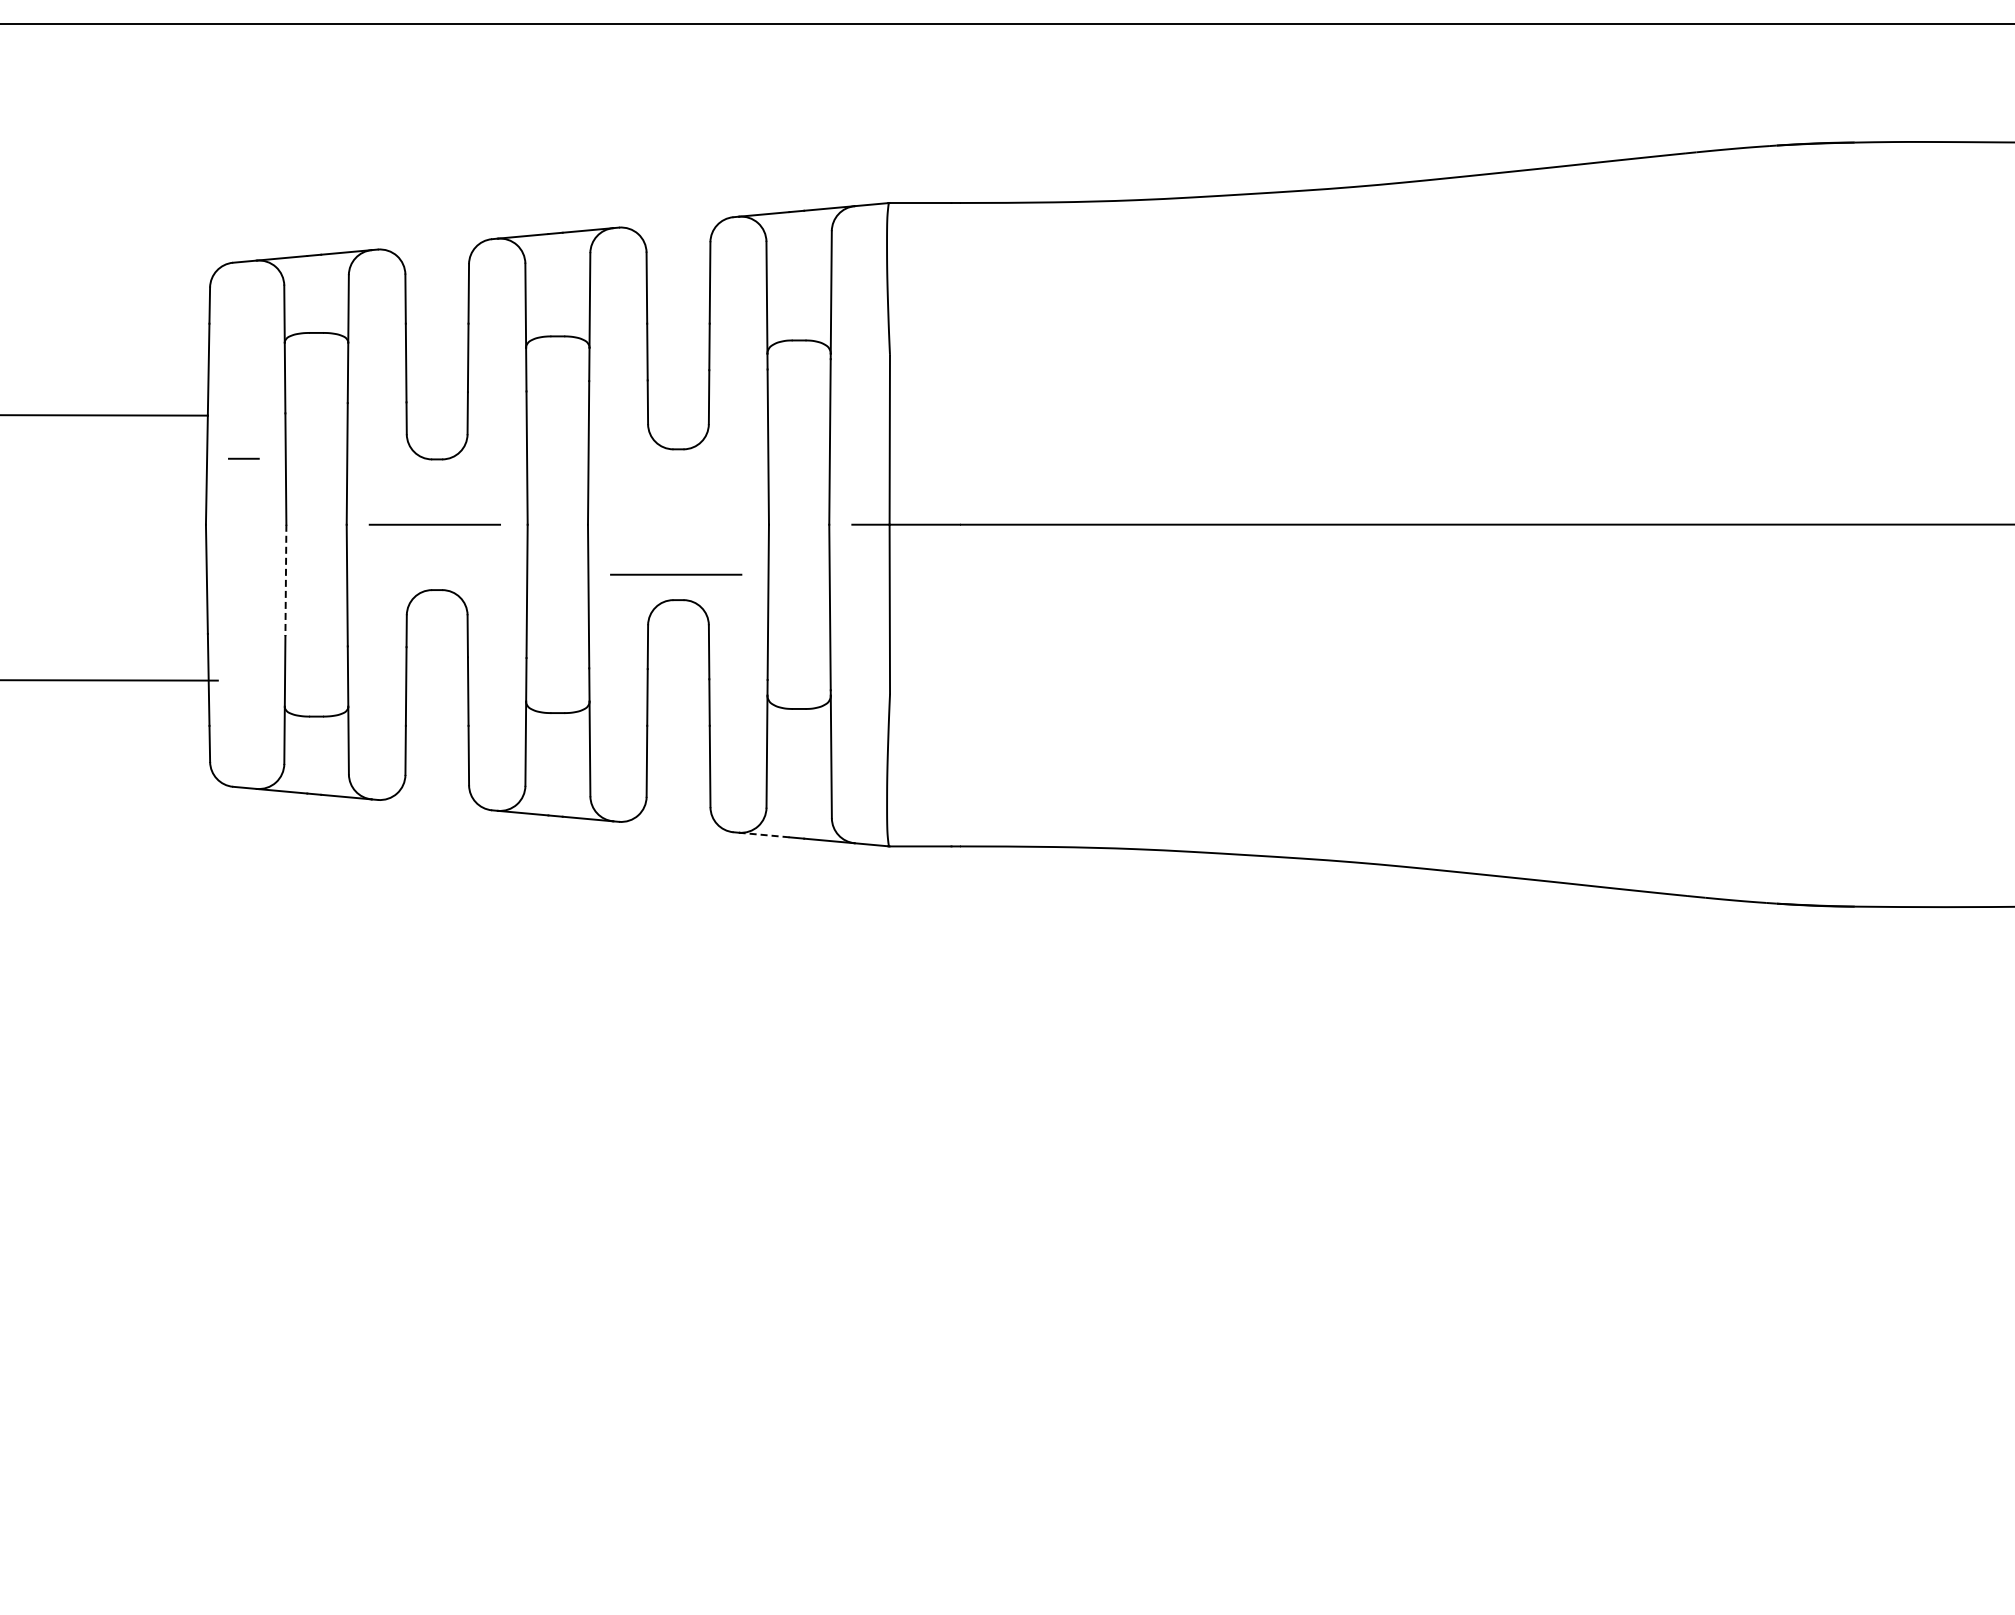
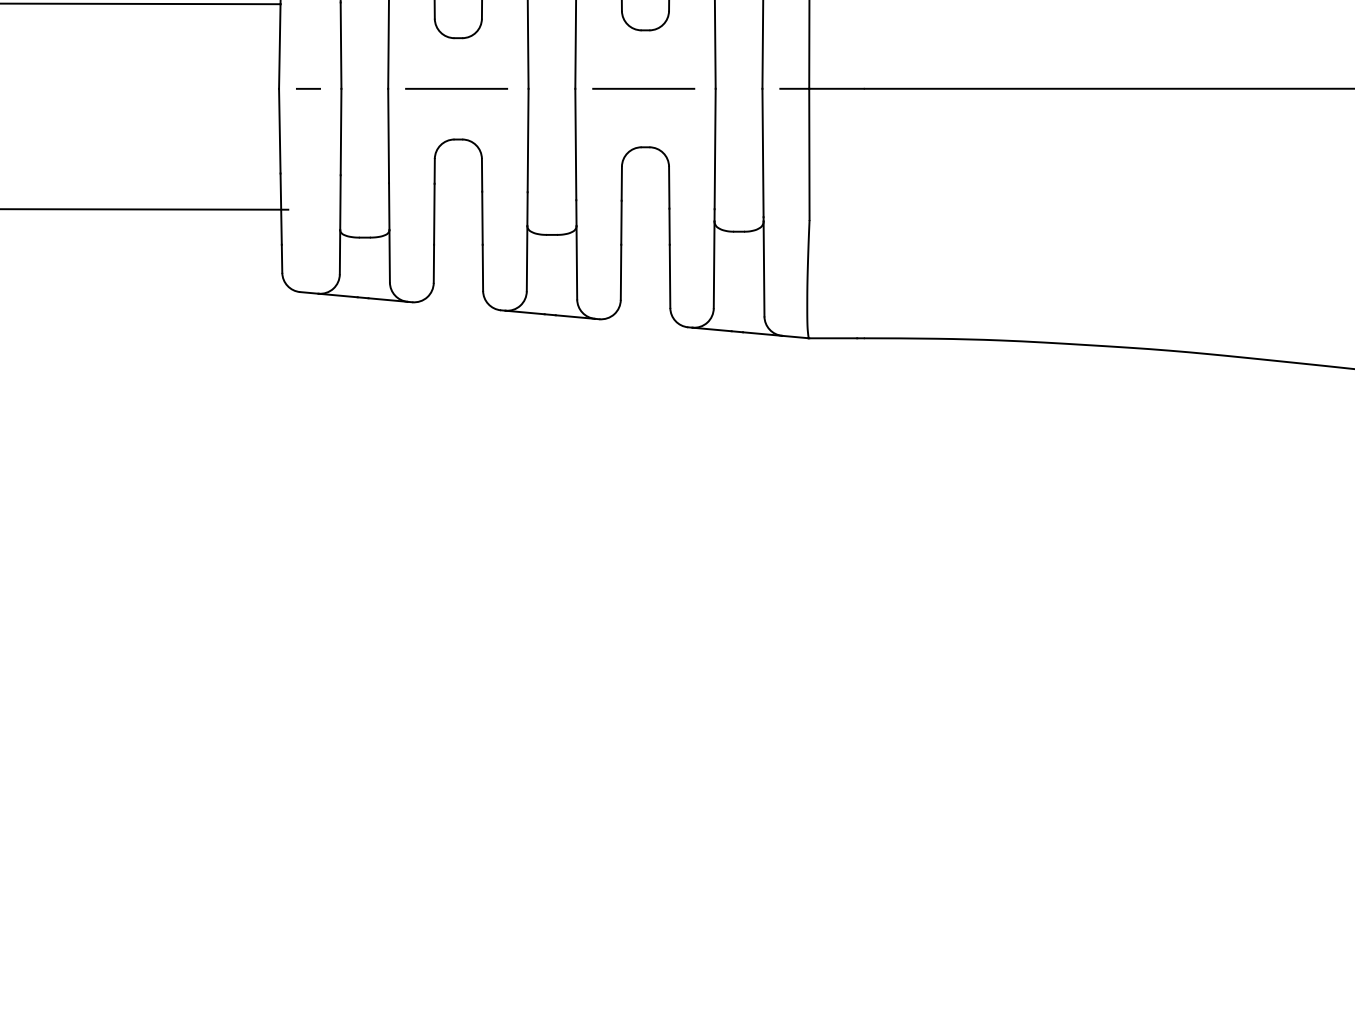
line: (243, 458) -> (308, 88), moved
line: (676, 574) -> (643, 88), moved
line: (285, 580) -> (340, 132), dashed -> solid
line: (763, 835) -> (711, 329), dashed -> solid

